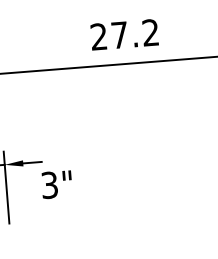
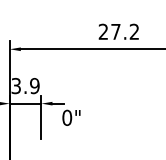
text: (50, 184) -> (67, 117), 3" -> 0"

